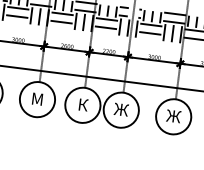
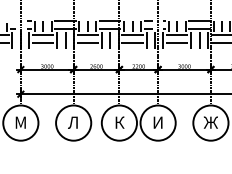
text: (37, 98) -> (73, 122), М -> Л
text: (121, 109) -> (158, 122), Ж -> И

